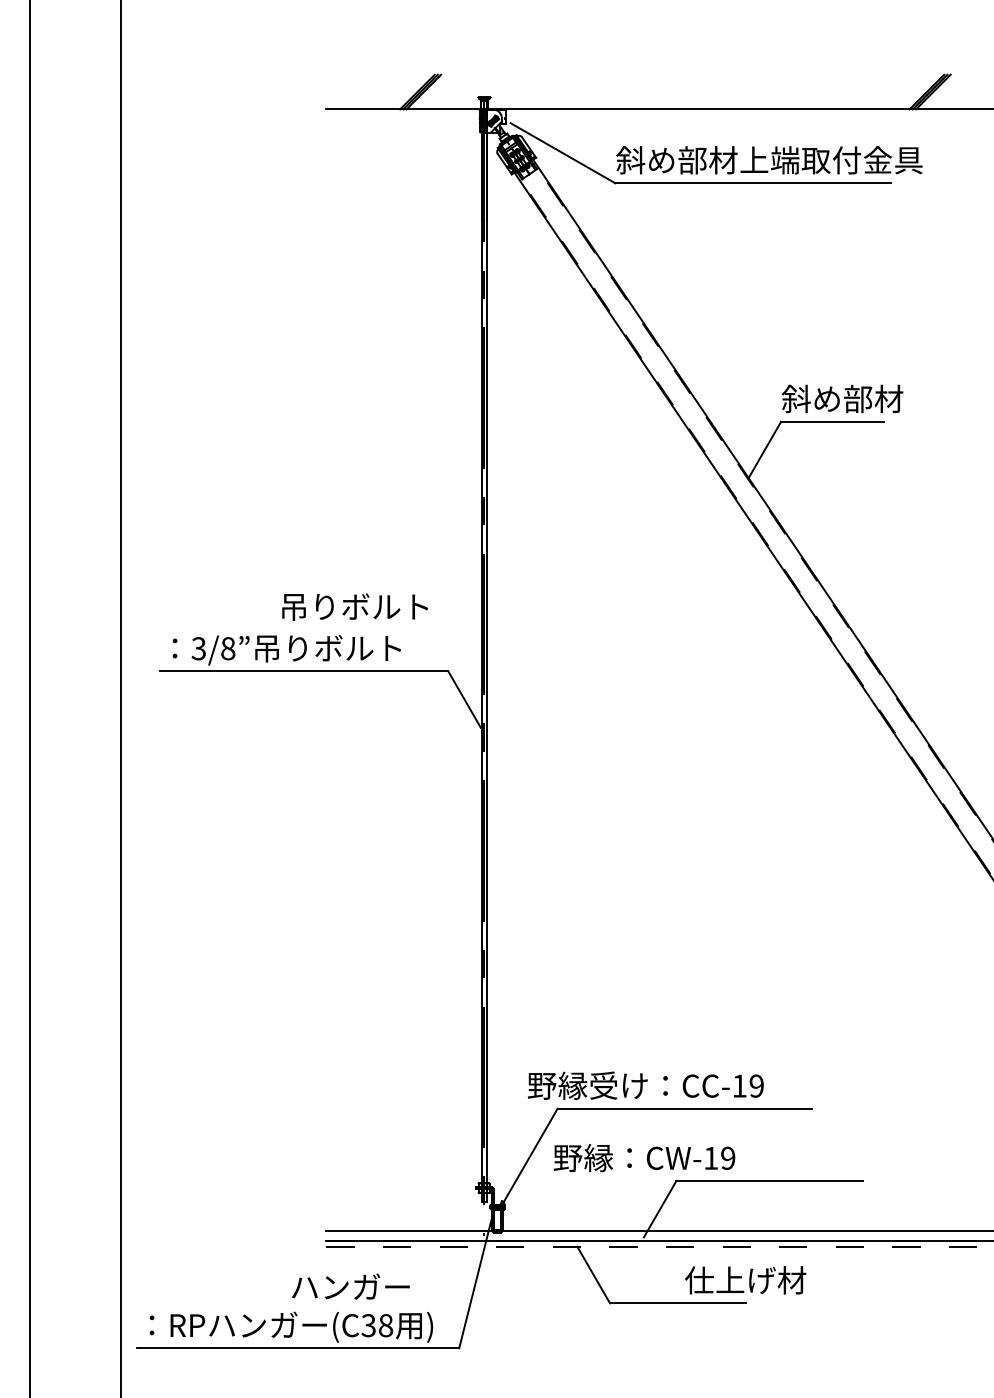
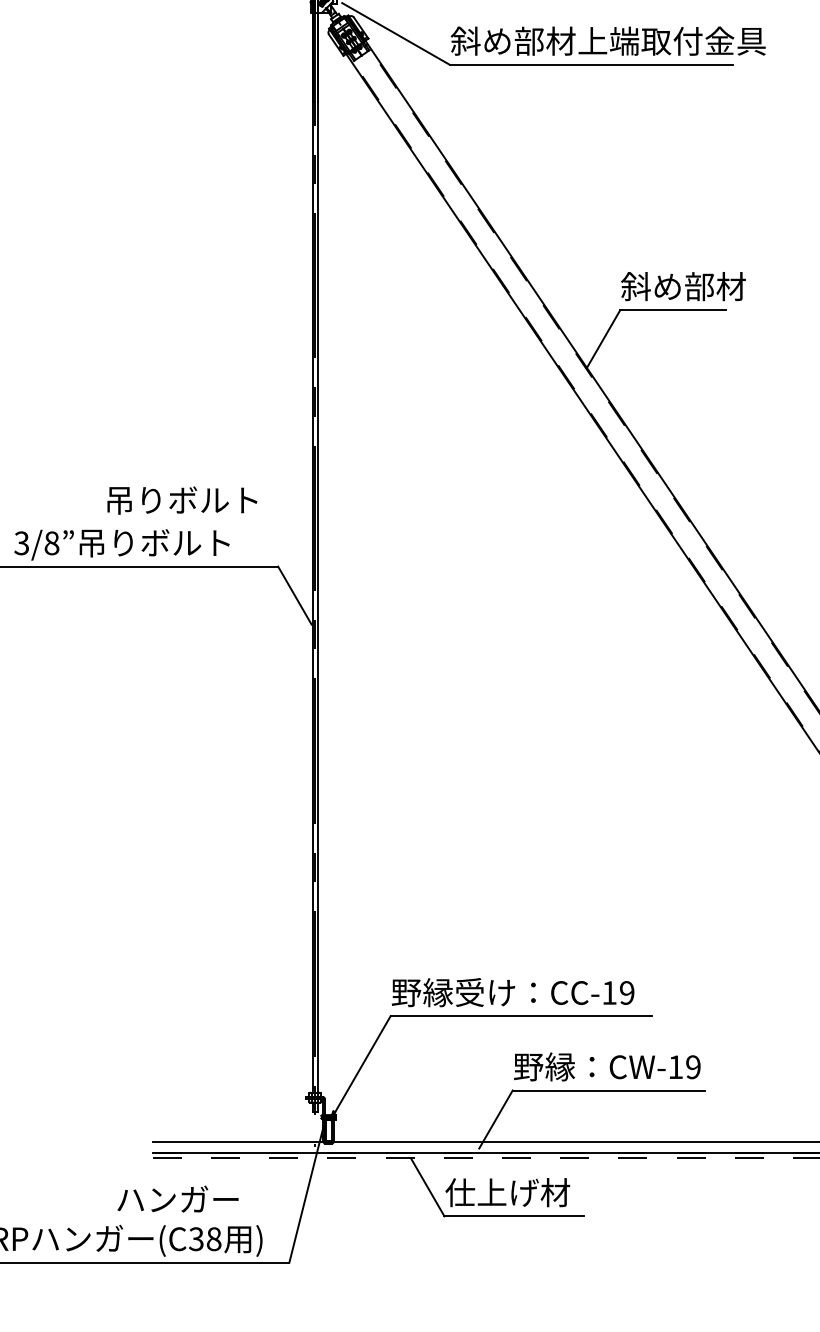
text: (645, 1085) -> (512, 992), moved
text: (644, 1158) -> (607, 1067), moved
text: (745, 1280) -> (507, 1192), moved

